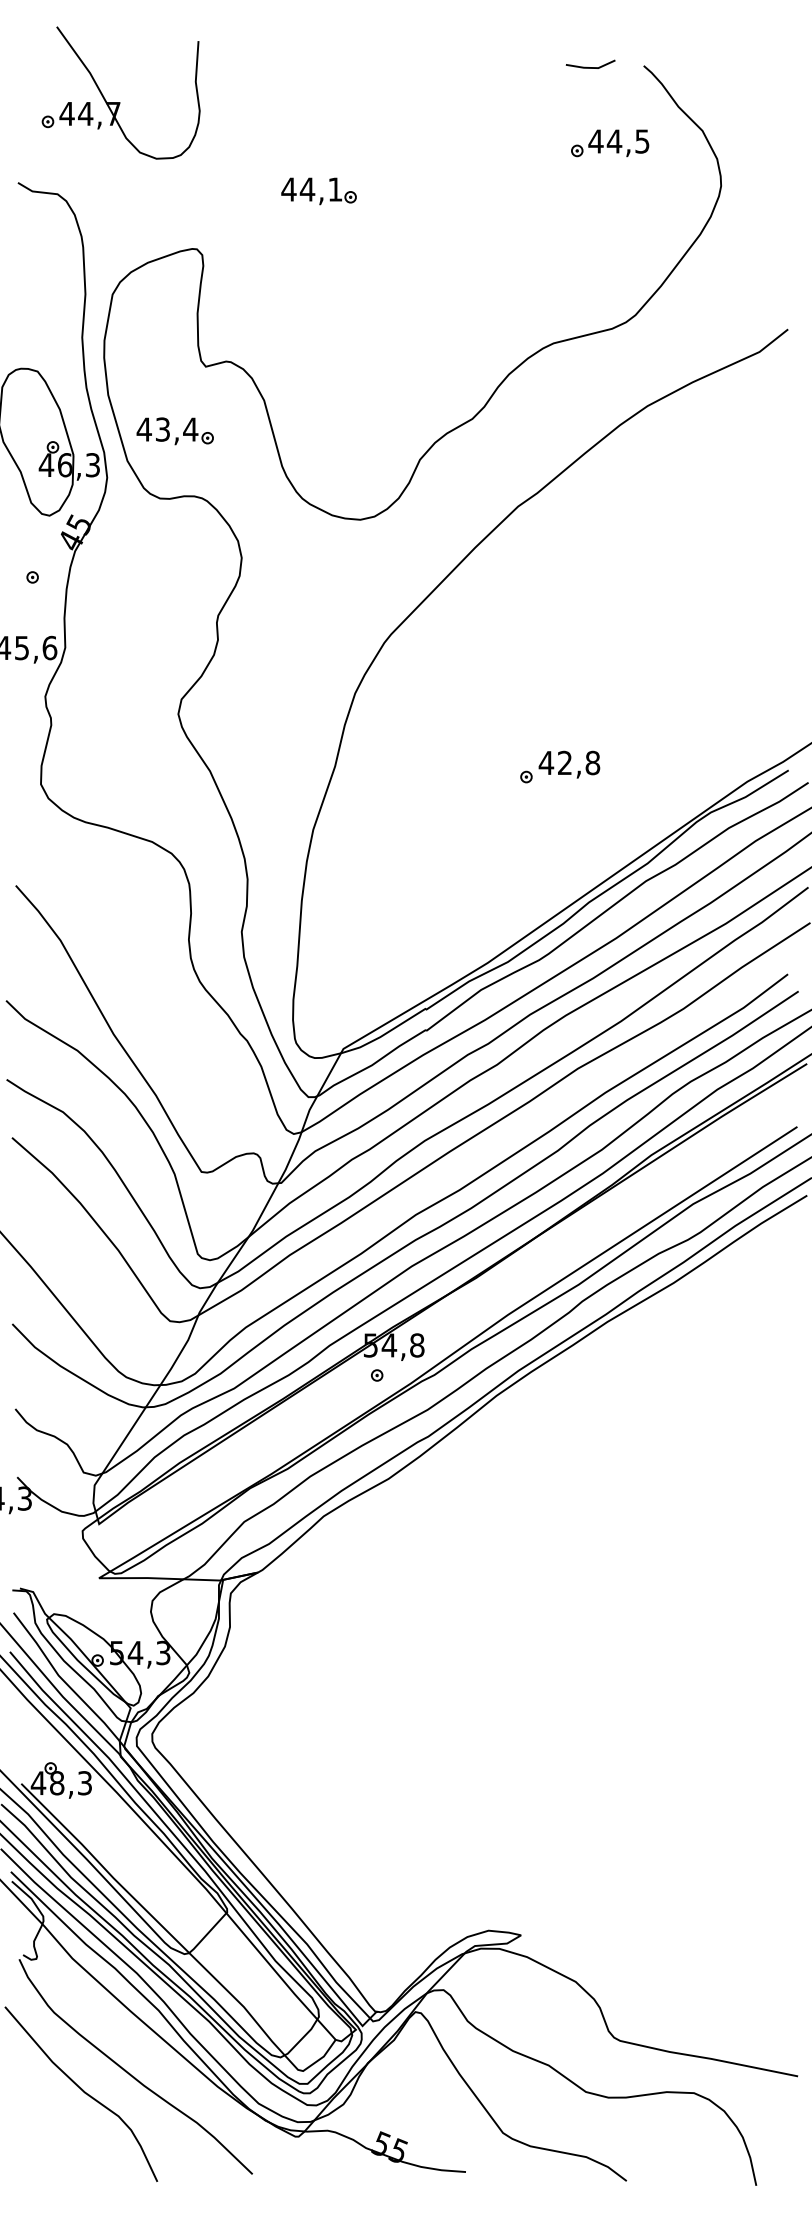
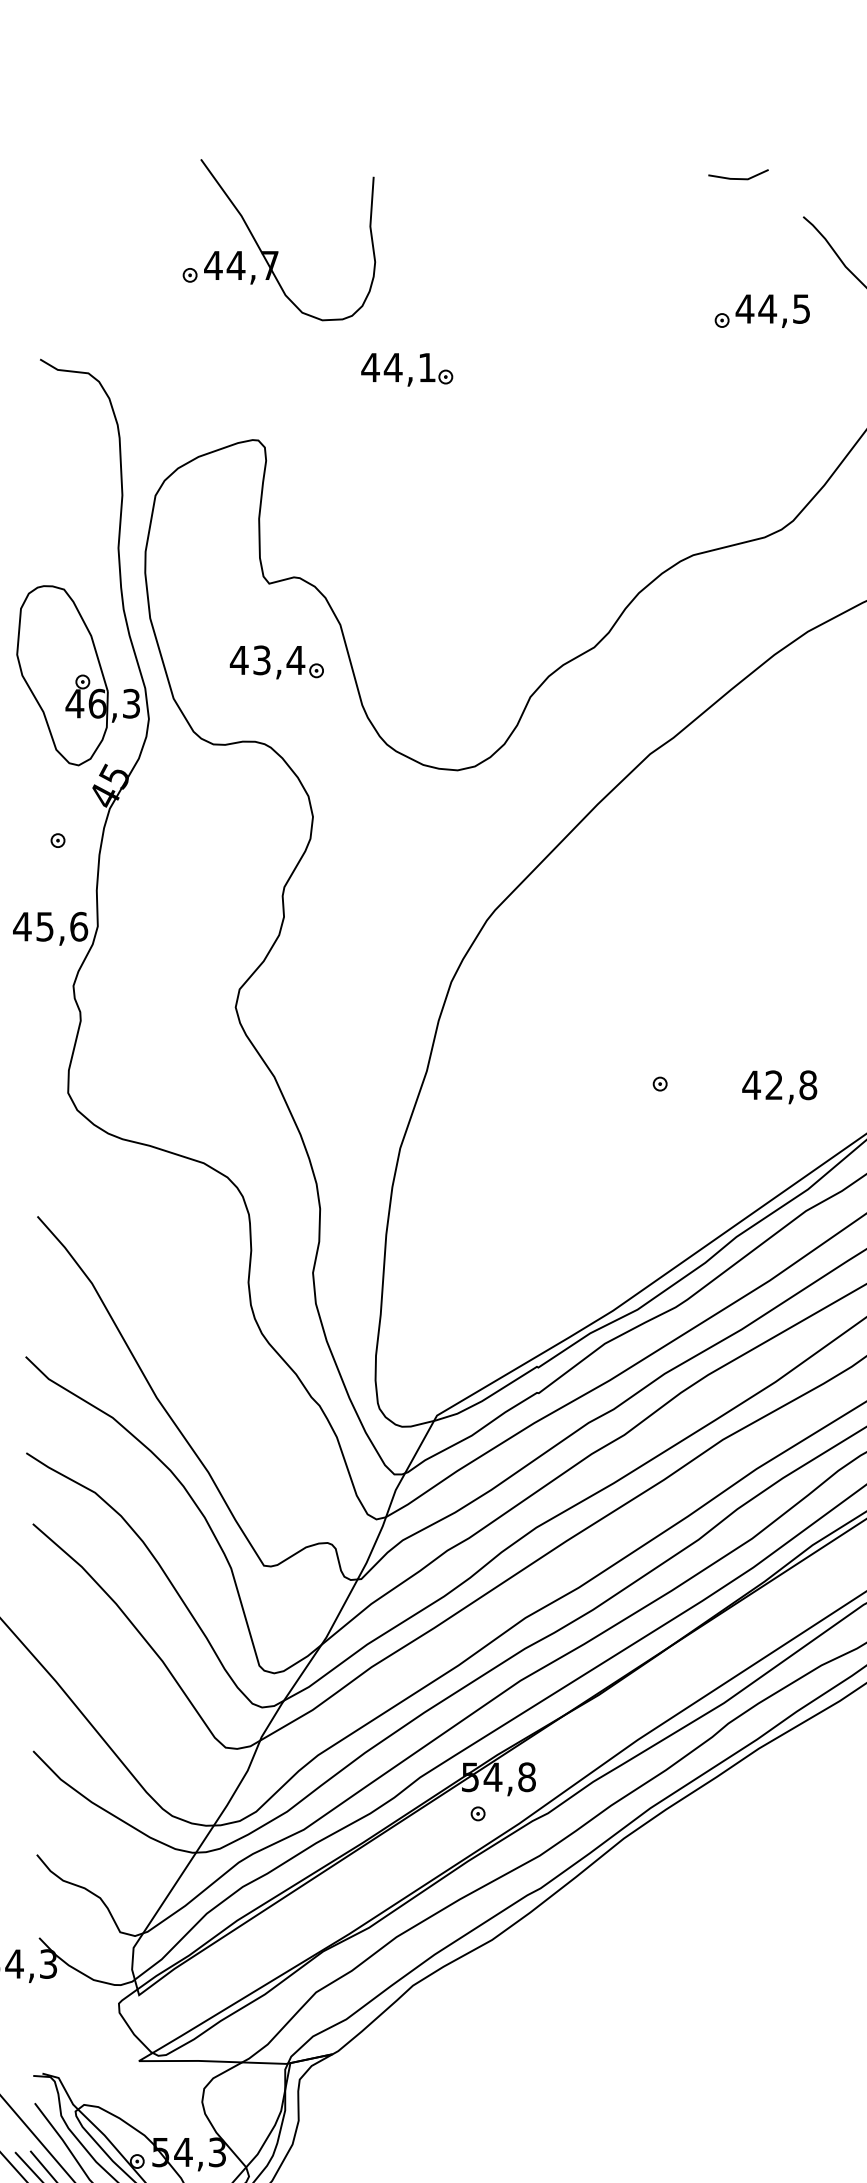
line: (590, 67) -> (738, 178), moved
part: (120, 102) -> (278, 251), moved
part: (174, 431) -> (276, 662), moved
text: (569, 764) -> (779, 1087), moved

